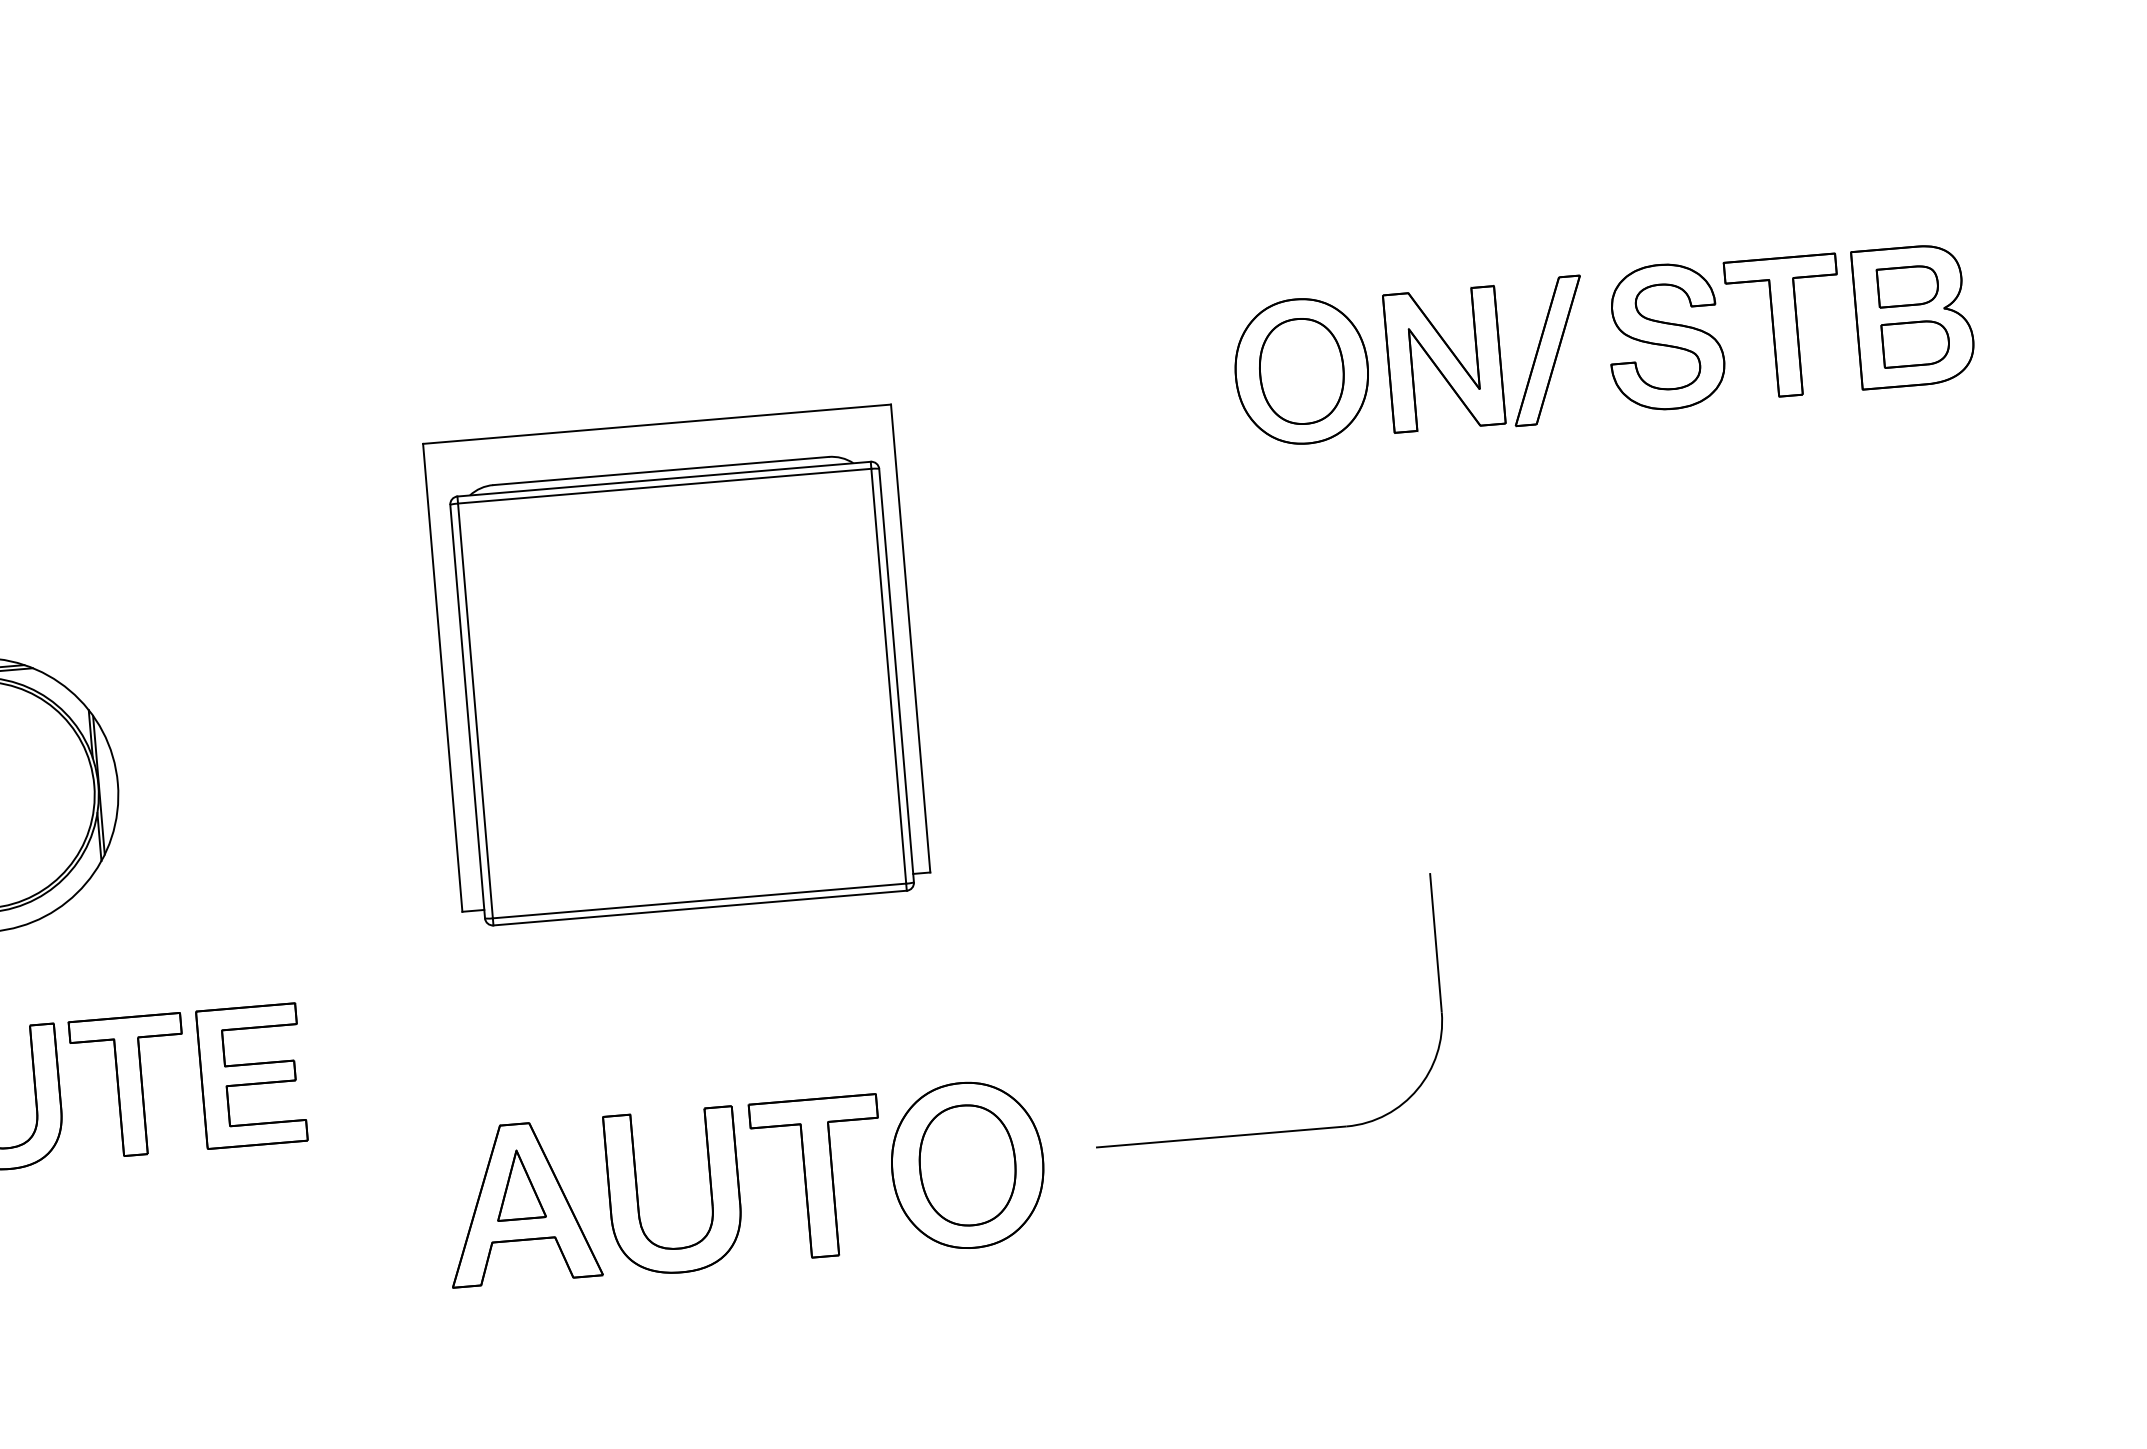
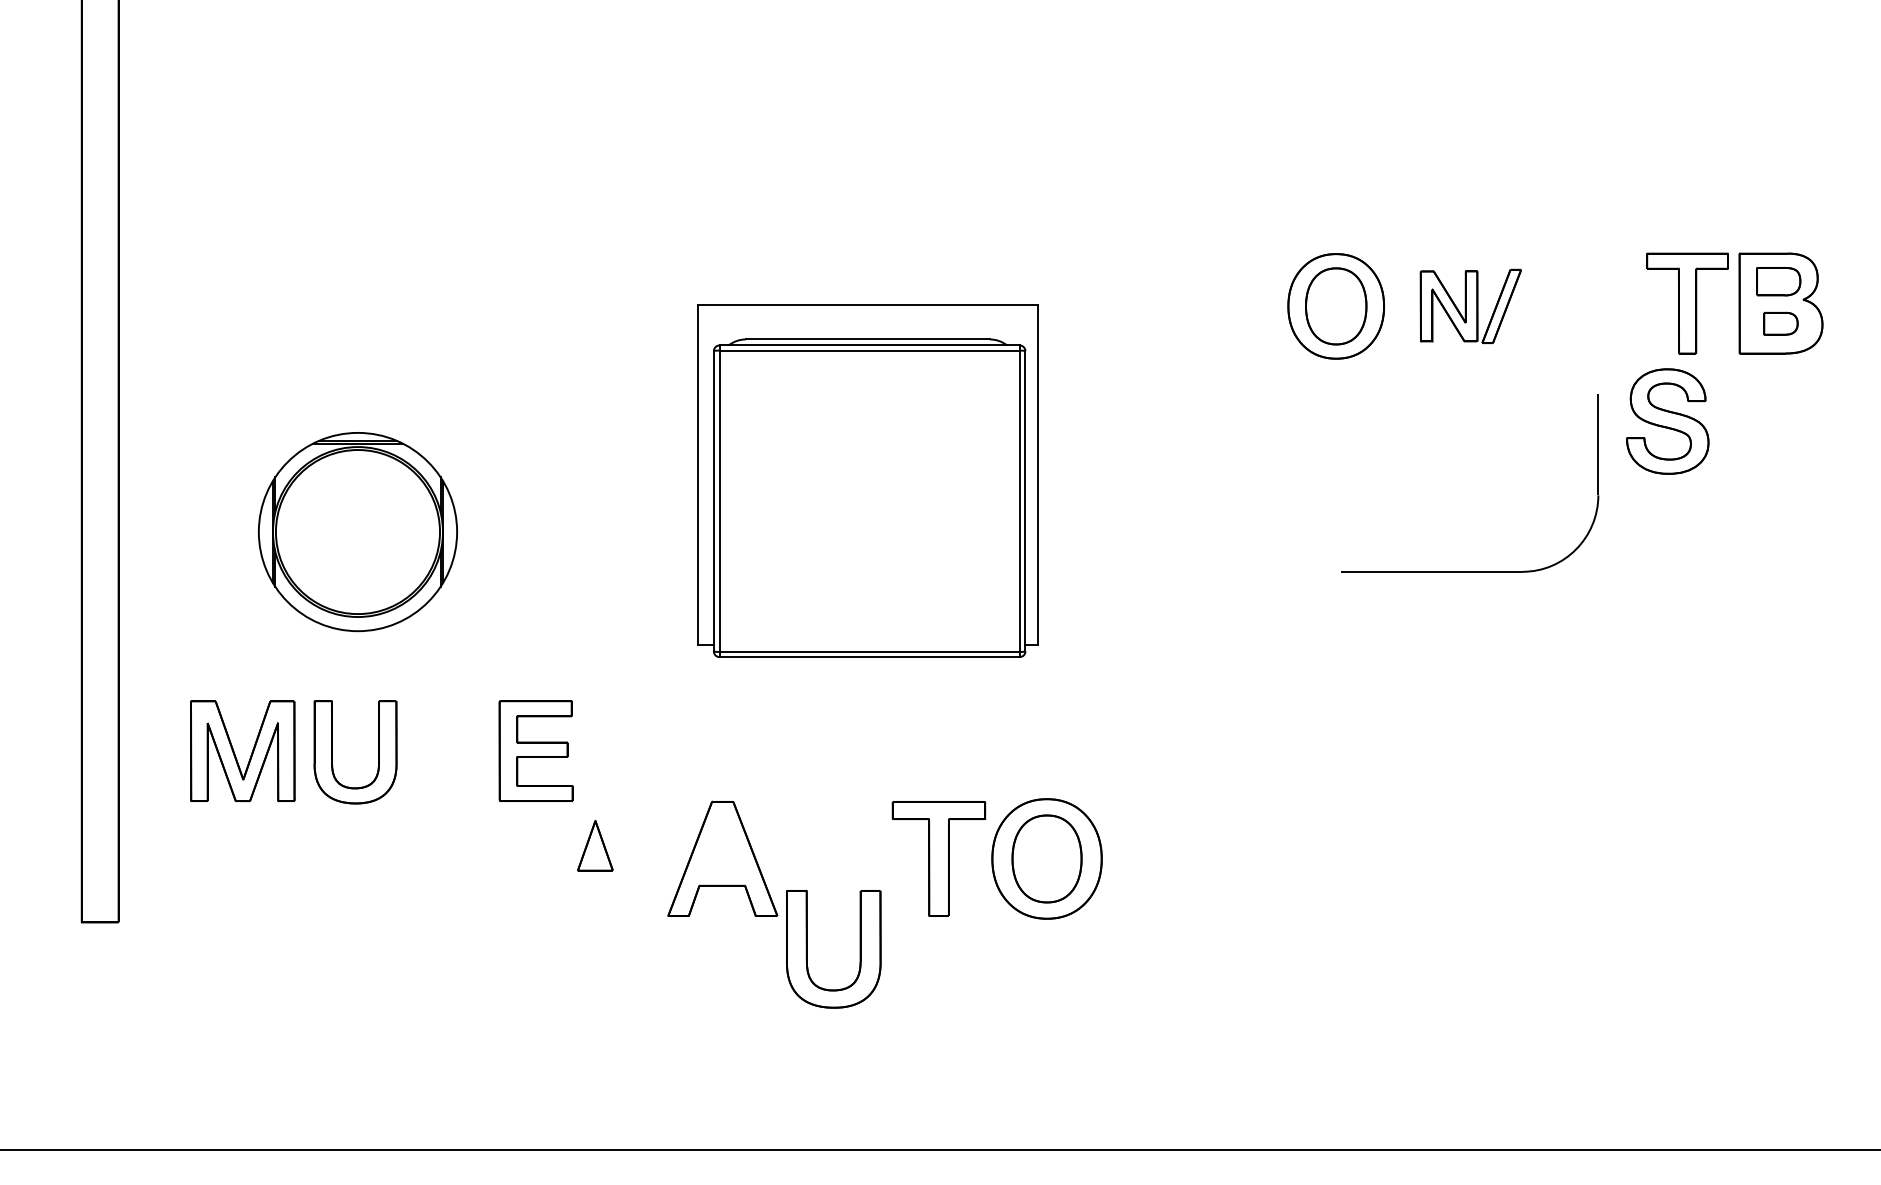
part: (1665, 336) -> (1667, 421), moved
part: (1915, 343) -> (1780, 323), size x0.7
part: (1486, 356) -> (1470, 306), size x0.7
part: (129, 1085) -> (447, 750), removed
part: (1274, 1132) -> (1470, 571), moved
part: (519, 1184) -> (595, 845), moved
part: (637, 1193) -> (807, 948), moved

